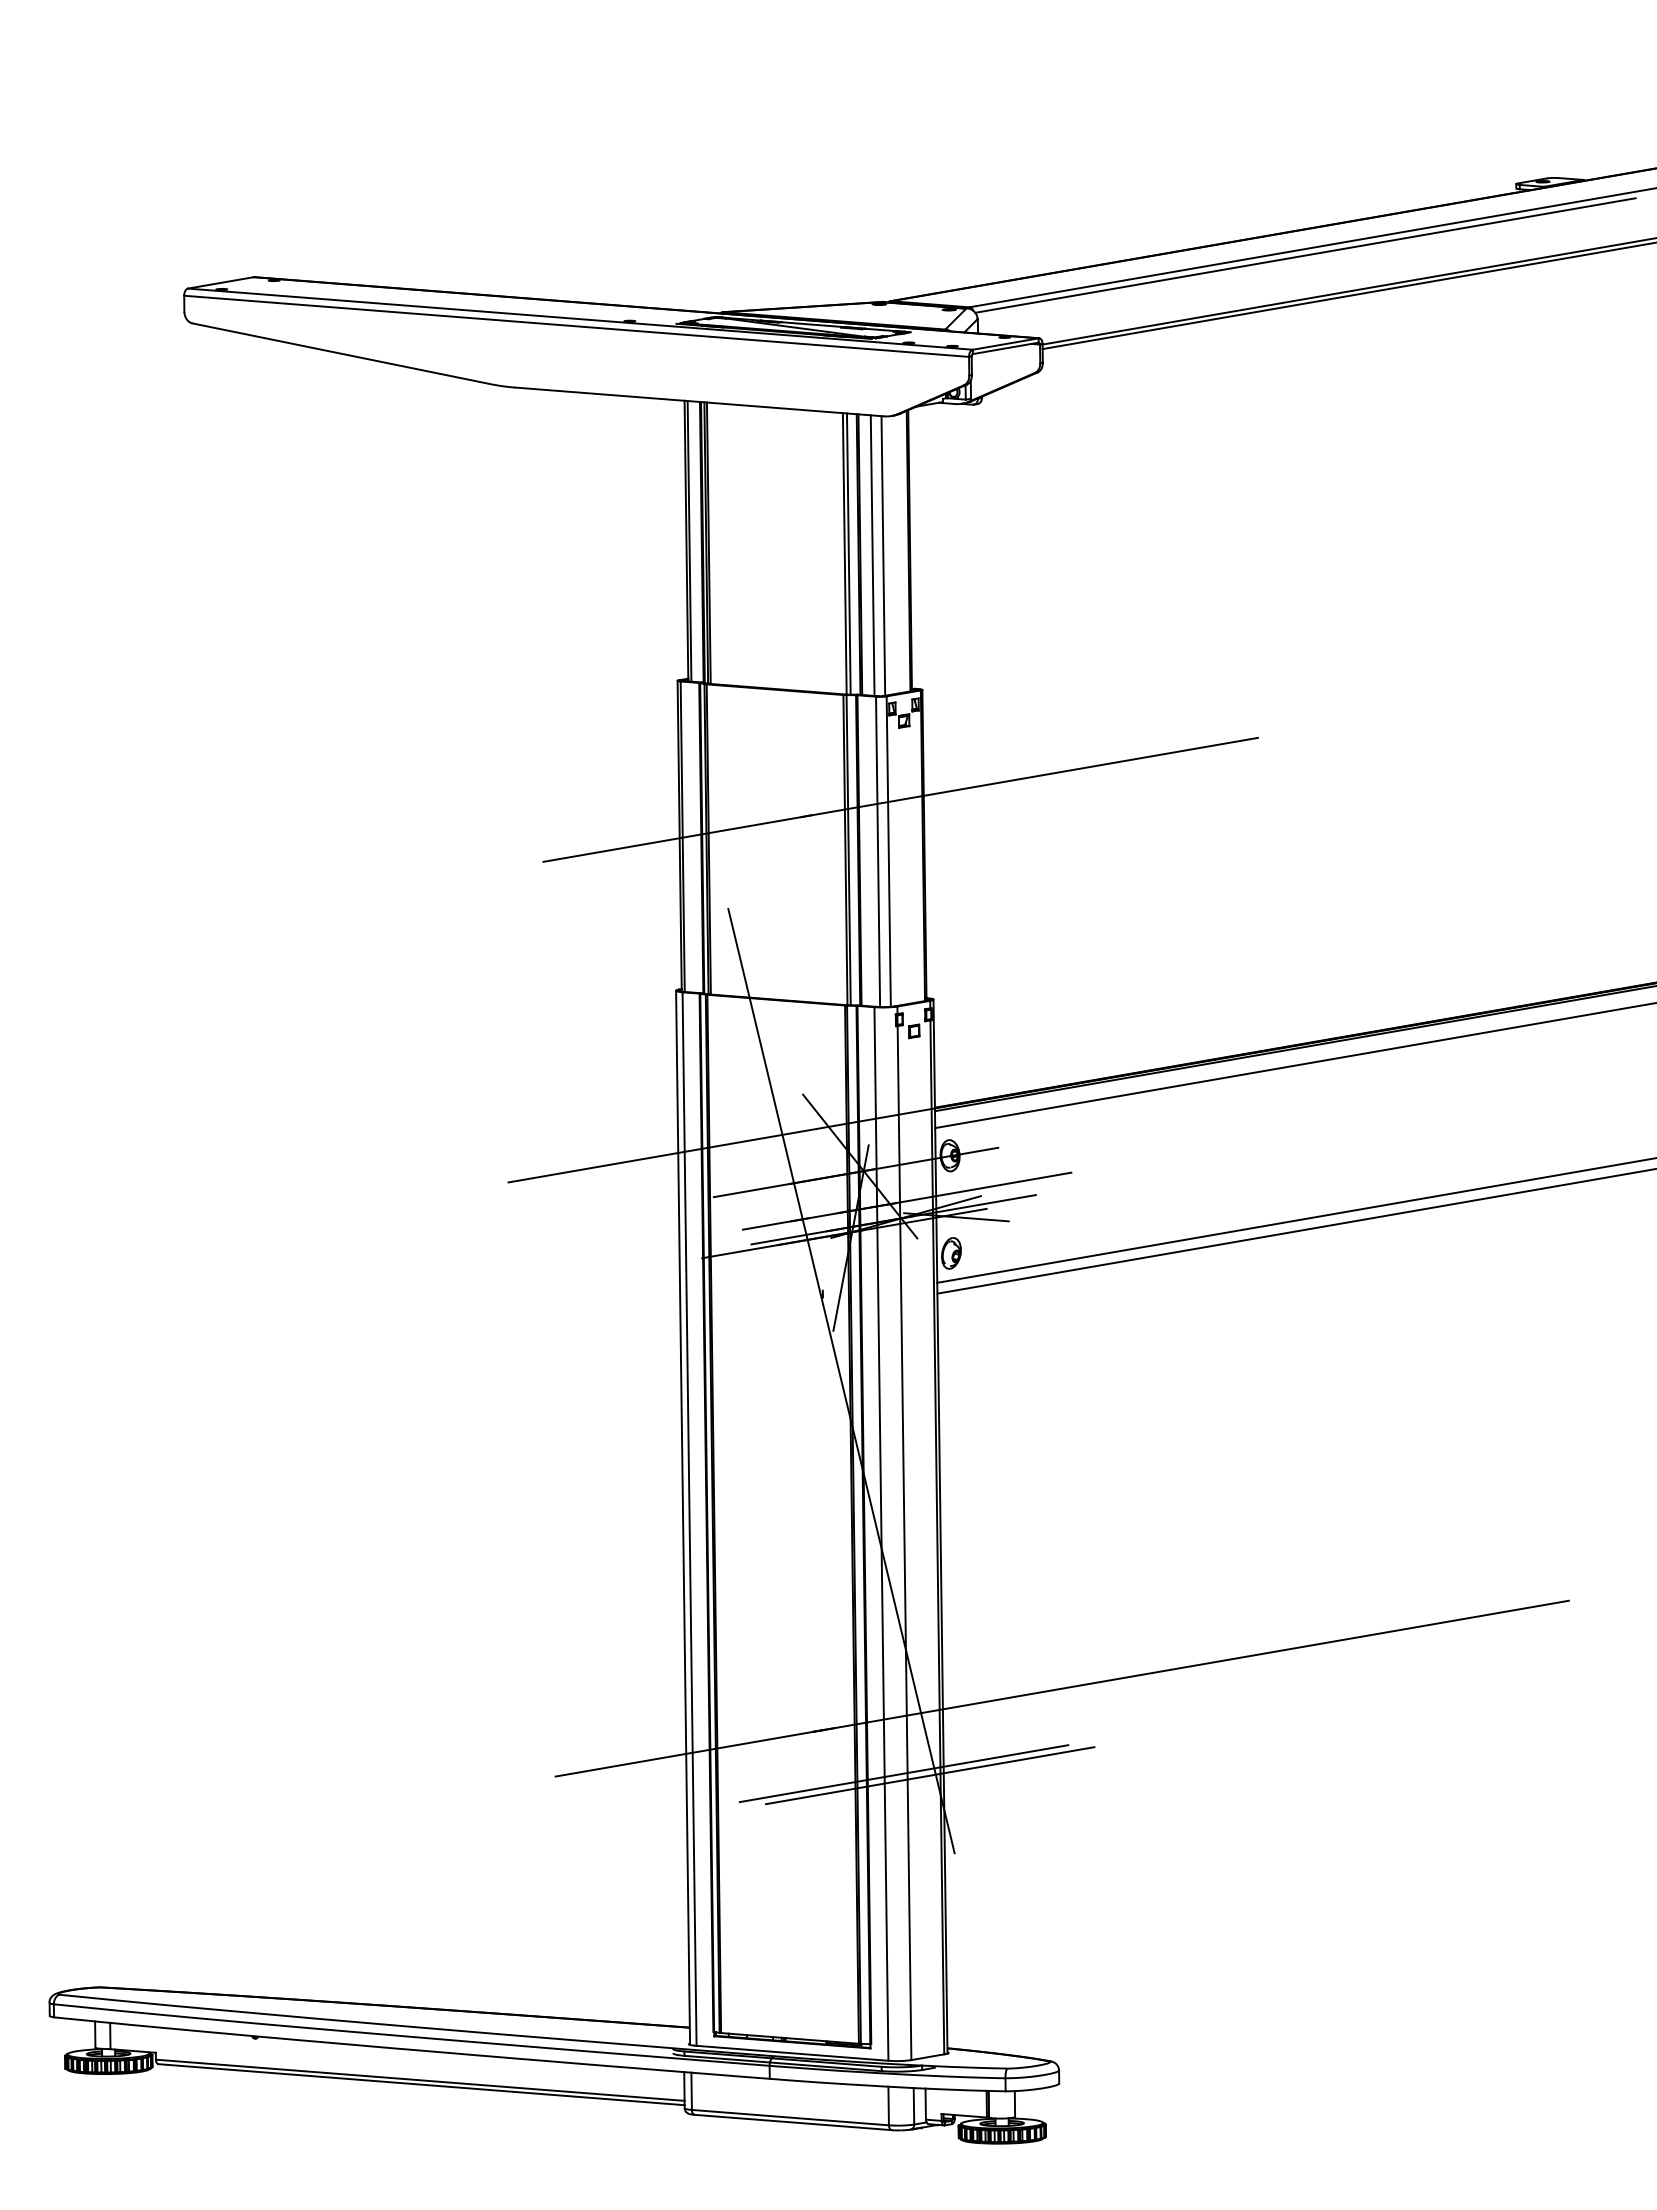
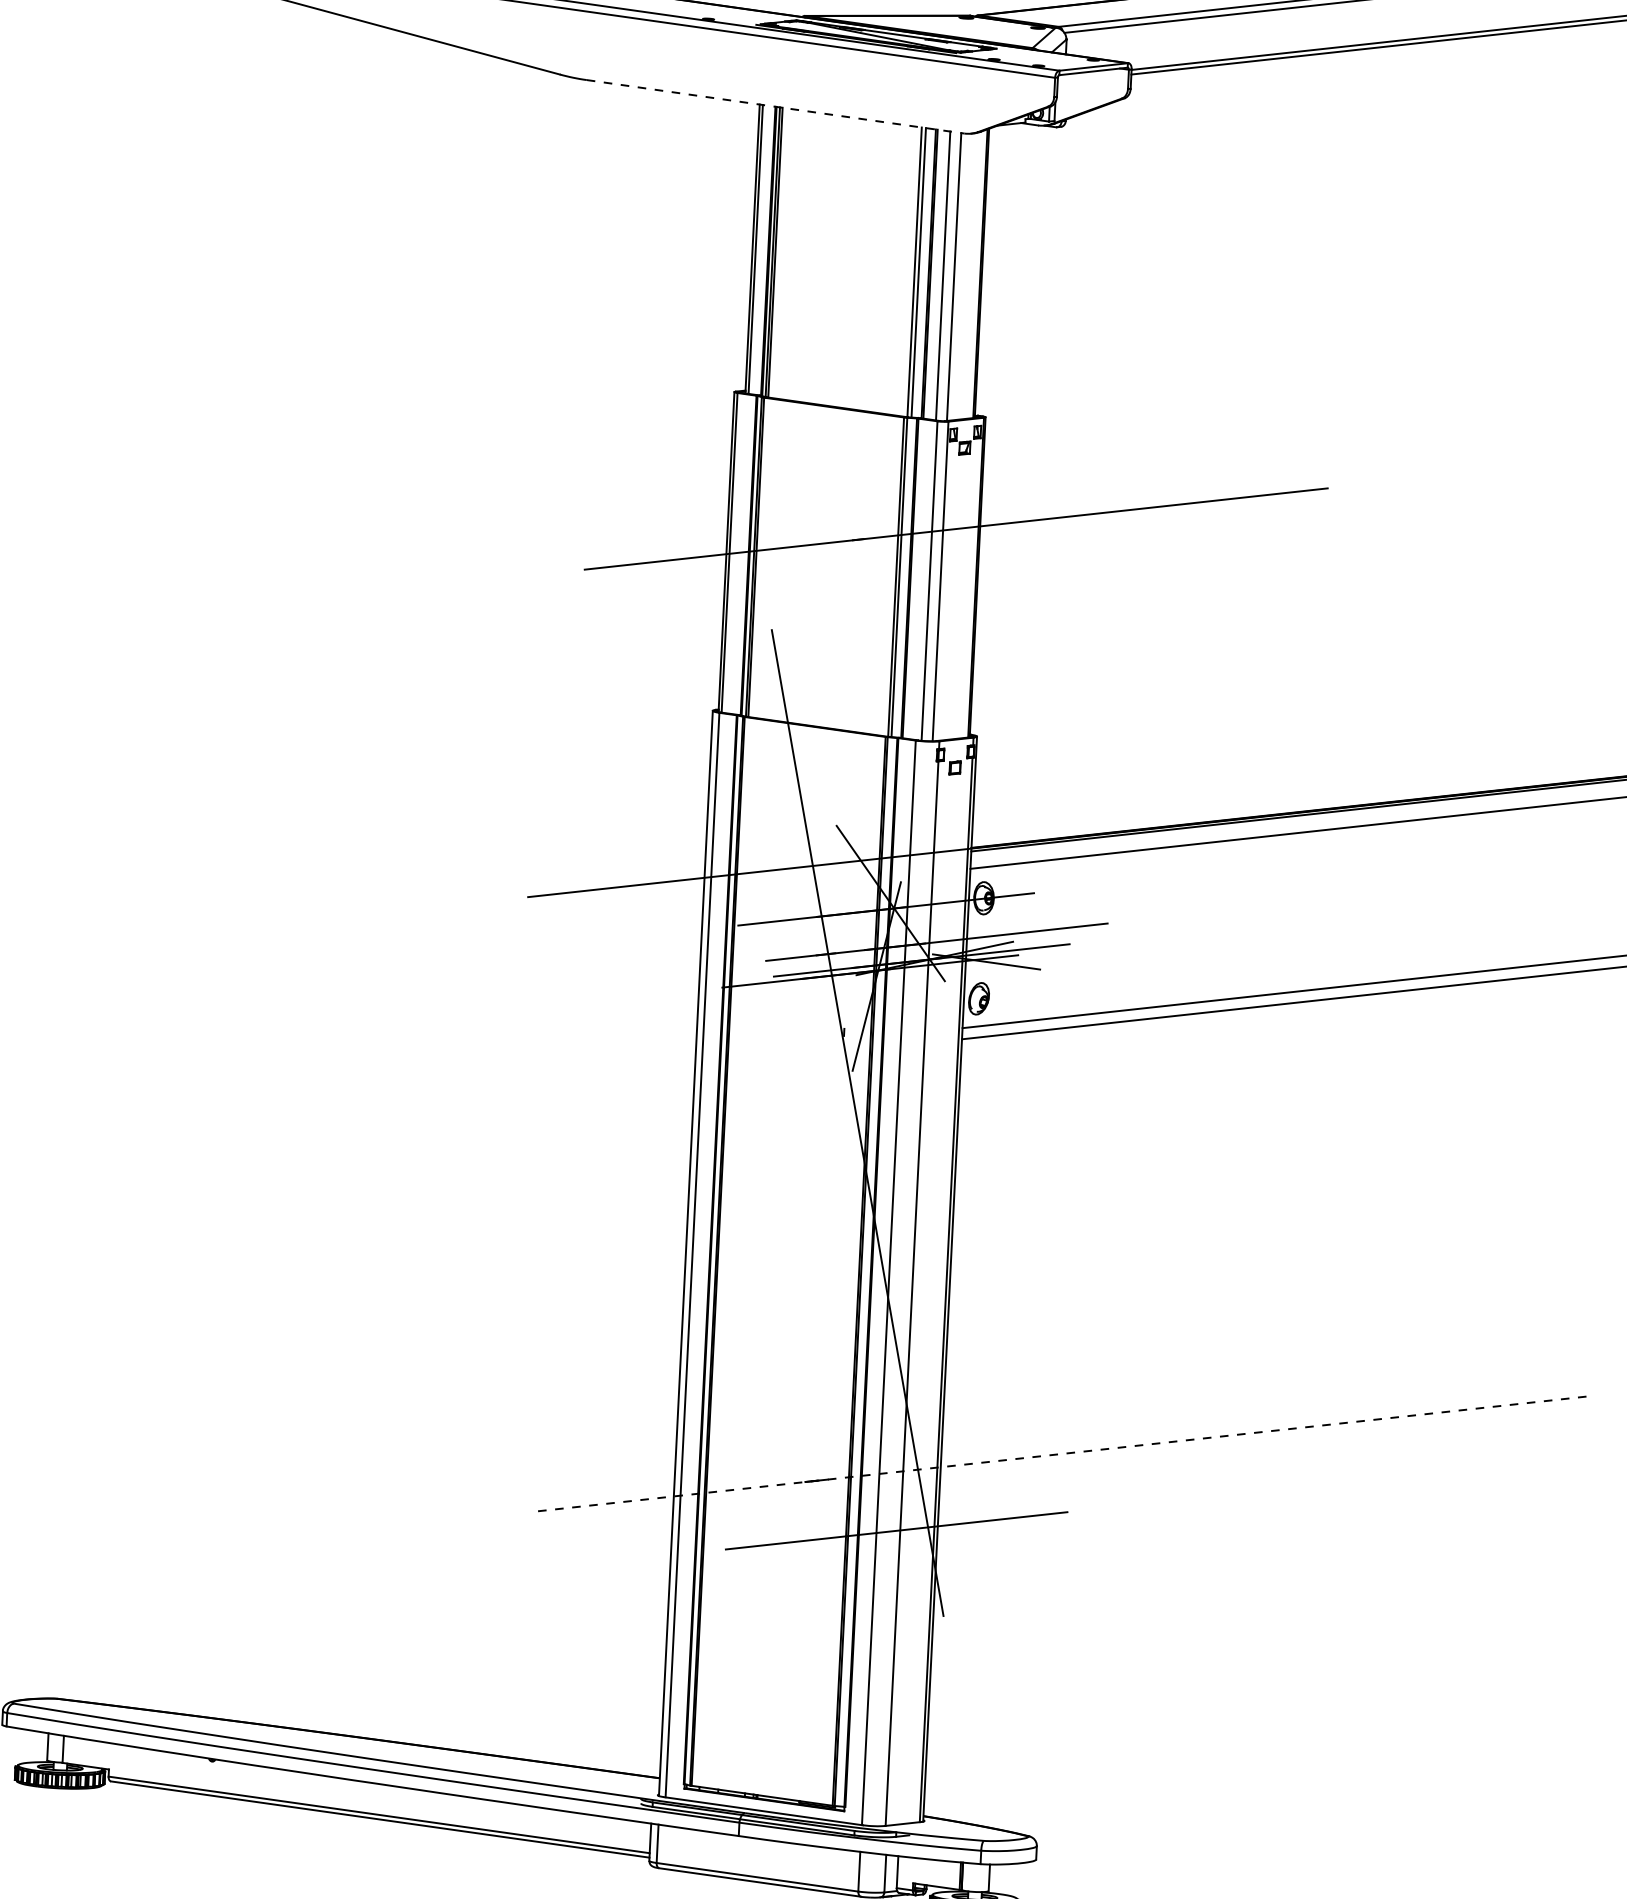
line: (700, 402) -> (775, 107), solid -> dashed
line: (1062, 1688) -> (1065, 1453), solid -> dashed
line: (929, 1775) -> (922, 1534), removed

